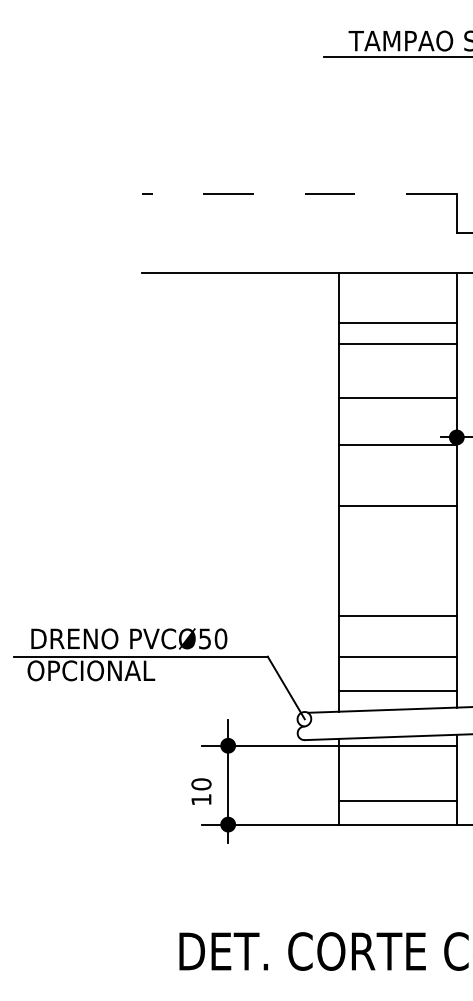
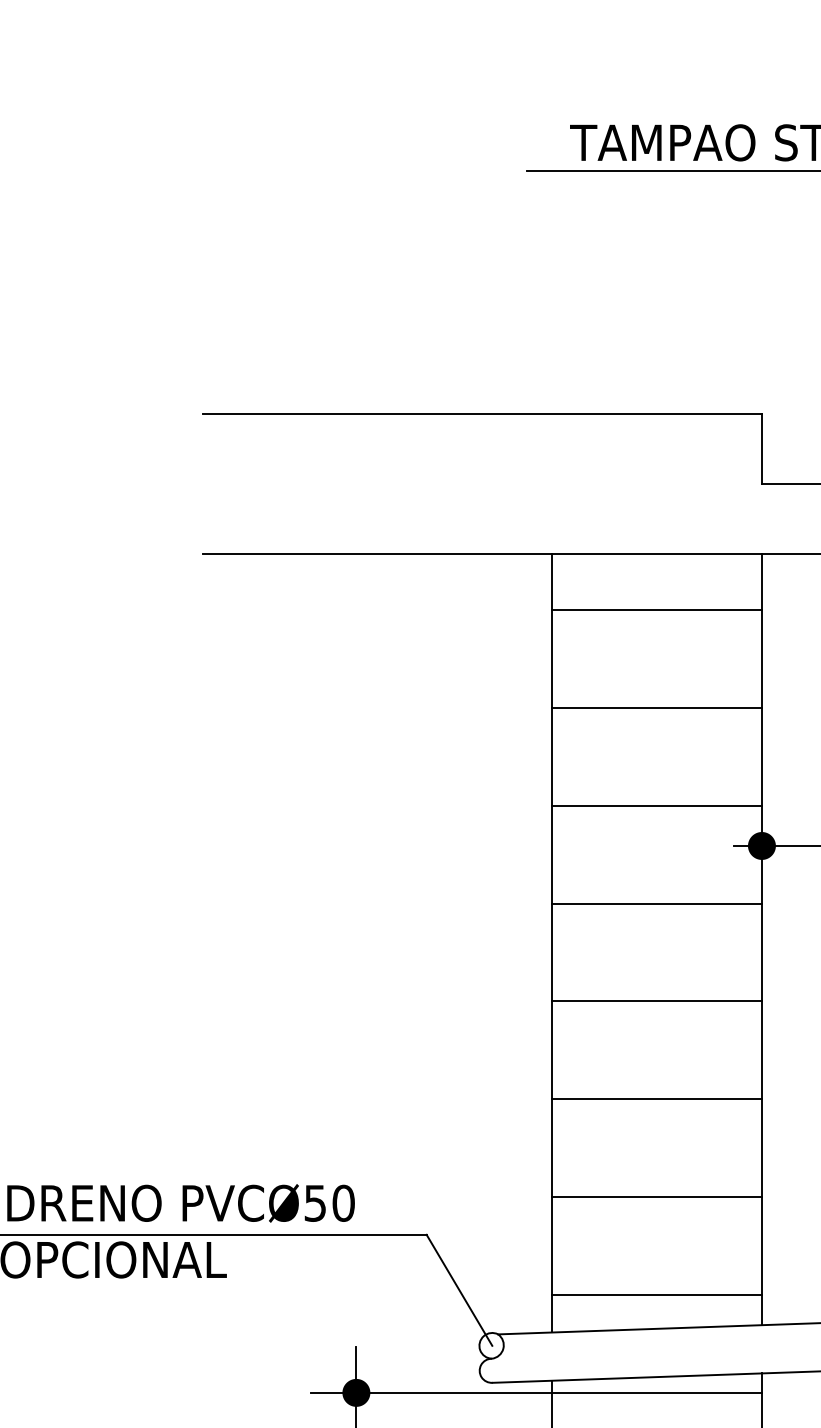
line: (299, 194) -> (482, 415), dashed -> solid
line: (397, 323) -> (656, 610), moved
line: (397, 343) -> (656, 707), moved
line: (397, 397) -> (656, 805), moved
line: (397, 444) -> (656, 902), moved
line: (397, 506) -> (656, 1002), moved
line: (397, 616) -> (656, 1099), moved
line: (397, 657) -> (656, 1197), moved

